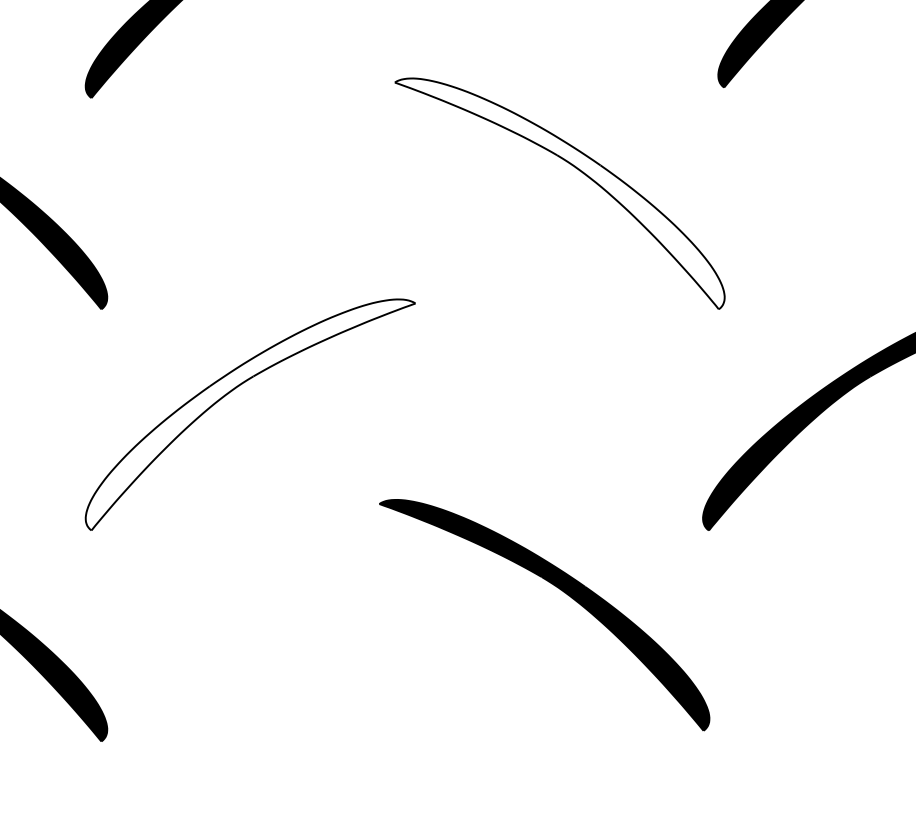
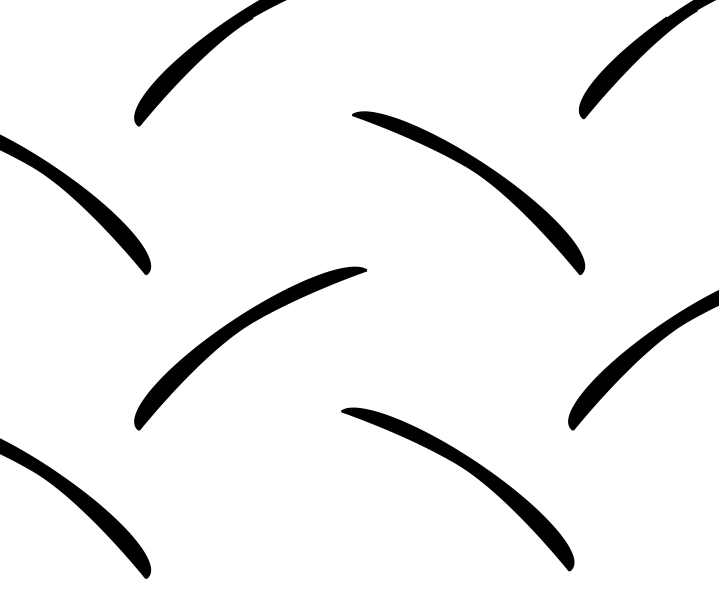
fill: (560, 194) -> (468, 193), added
fill: (249, 414) -> (250, 348), added

